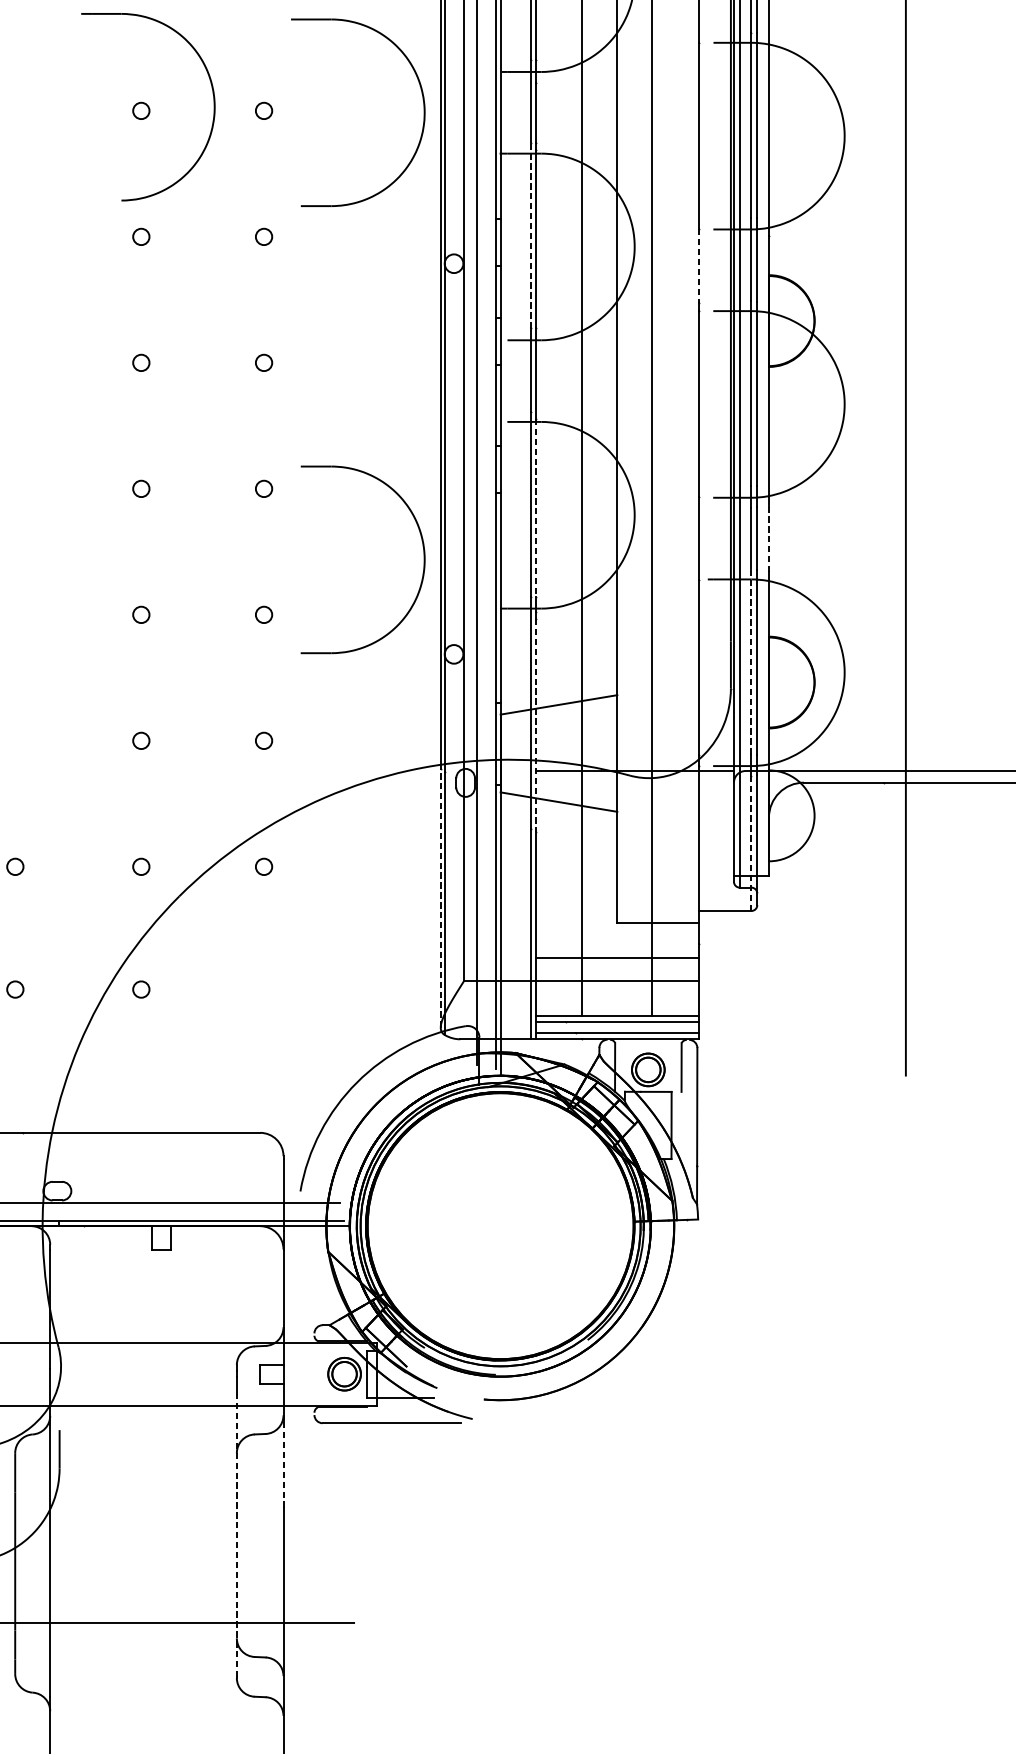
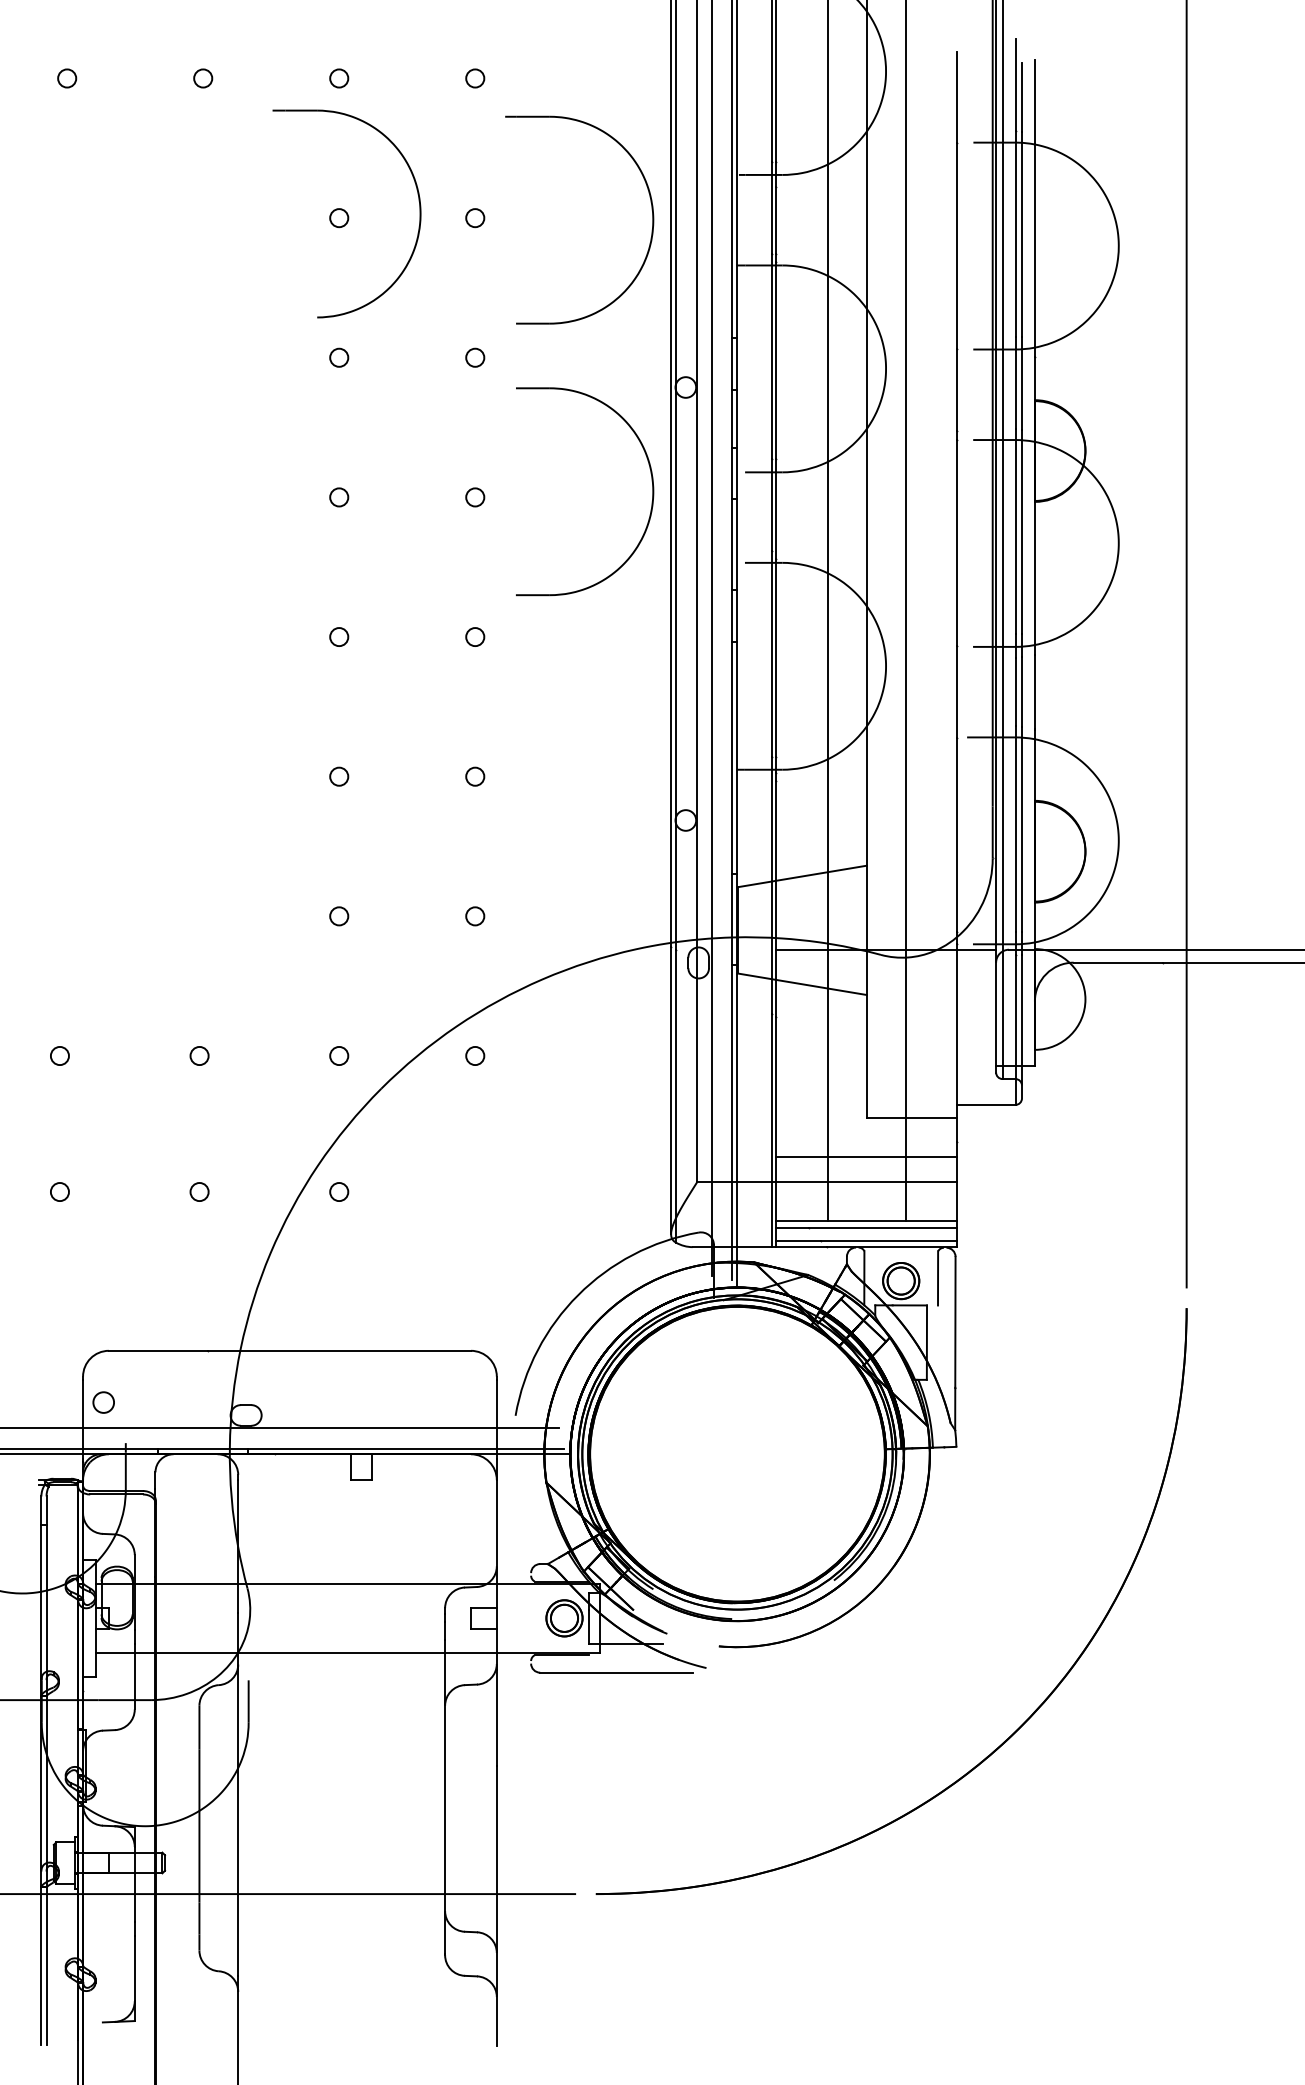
line: (531, 235) -> (771, 356), dashed -> solid
line: (699, 266) -> (957, 390), dashed -> solid
line: (535, 508) -> (776, 658), dashed -> solid
line: (768, 538) -> (1034, 691), dashed -> solid
part: (423, 550) -> (651, 481), moved
line: (751, 661) -> (1015, 828), dashed -> solid
line: (535, 725) -> (776, 899), dashed -> solid
line: (751, 843) -> (1015, 1030), dashed -> solid
line: (441, 897) -> (671, 1090), dashed -> solid
line: (283, 1463) -> (496, 1717), dashed -> solid
part: (754, 1472) -> (1018, 1727), added
line: (237, 1535) -> (445, 1797), dashed -> solid

